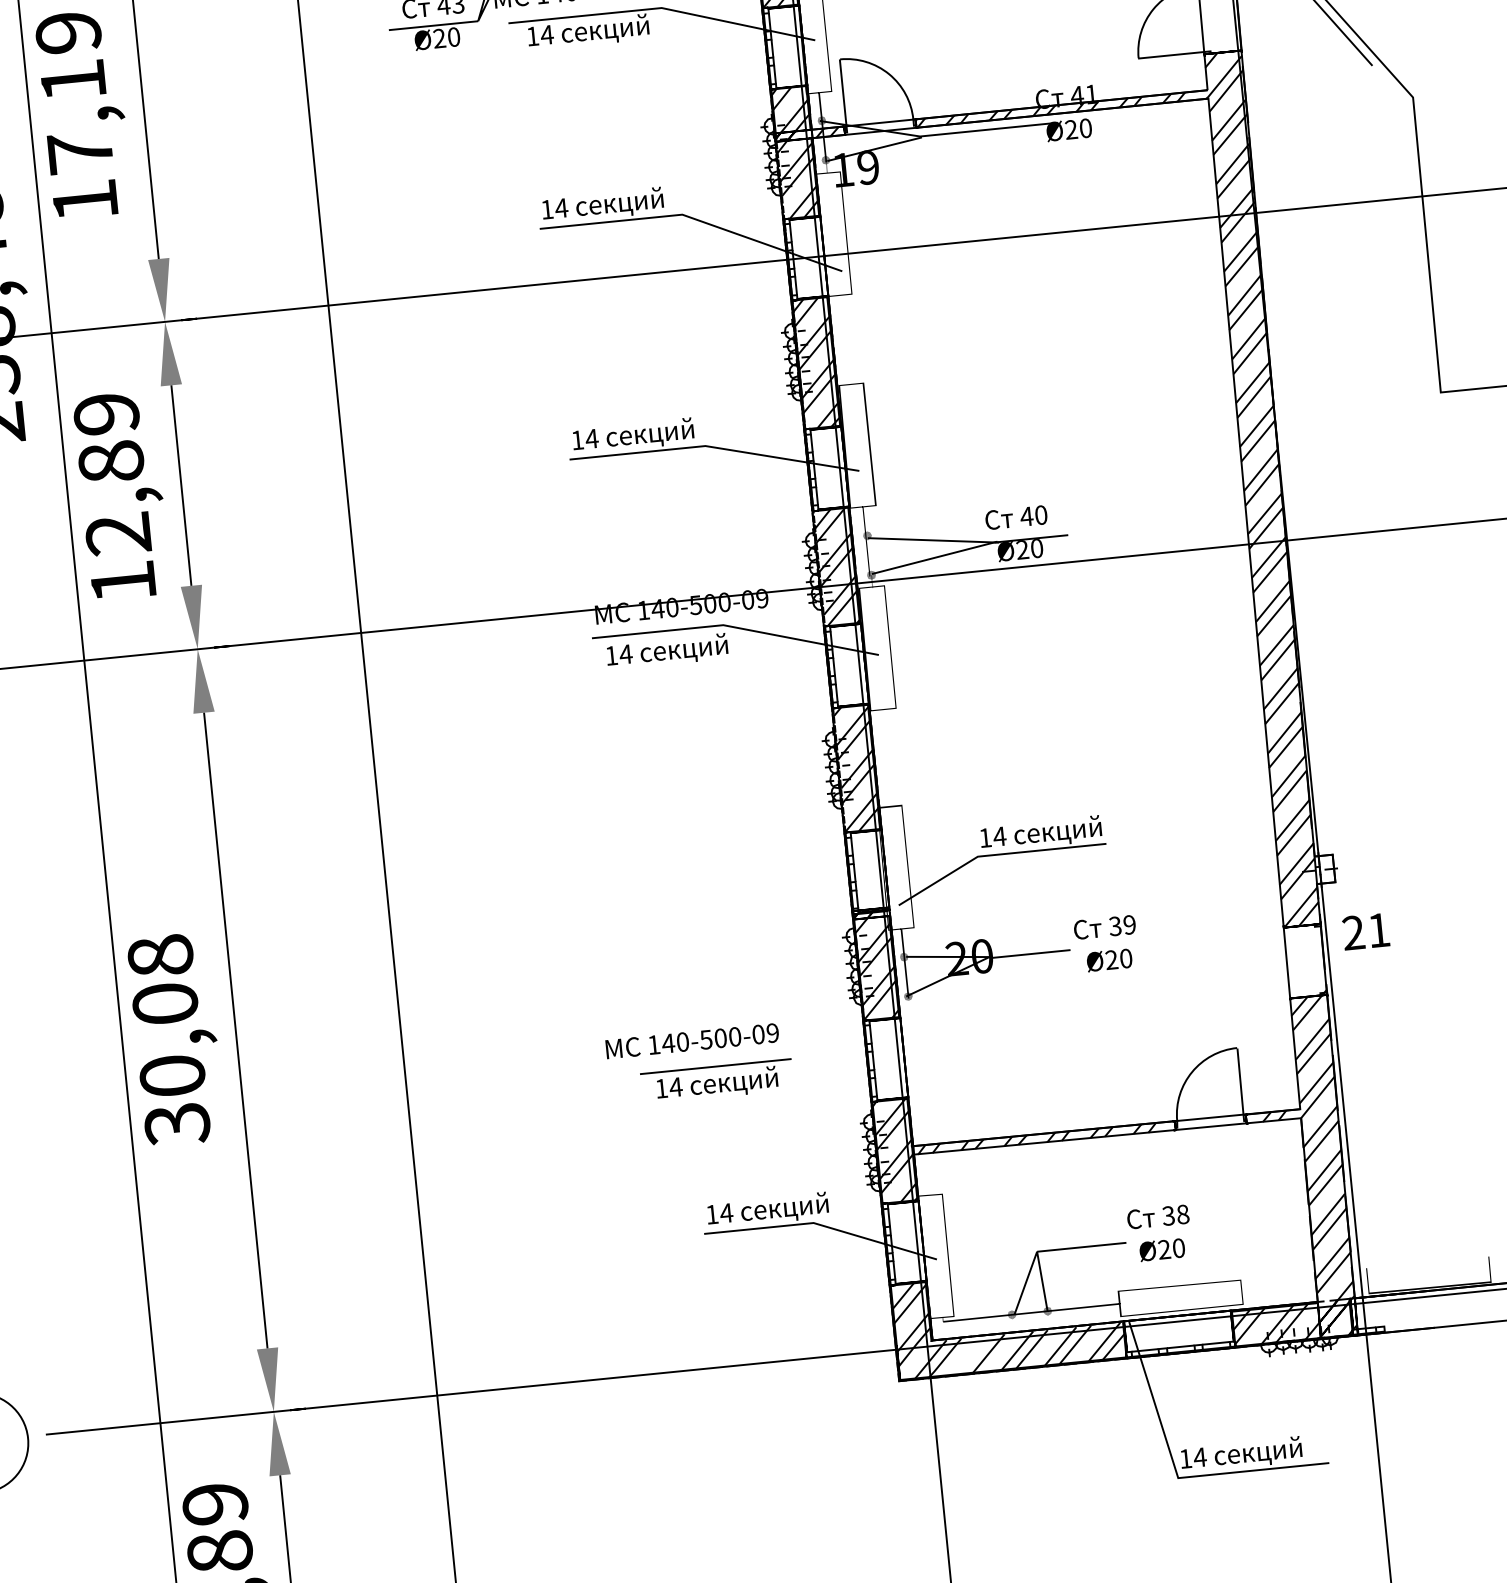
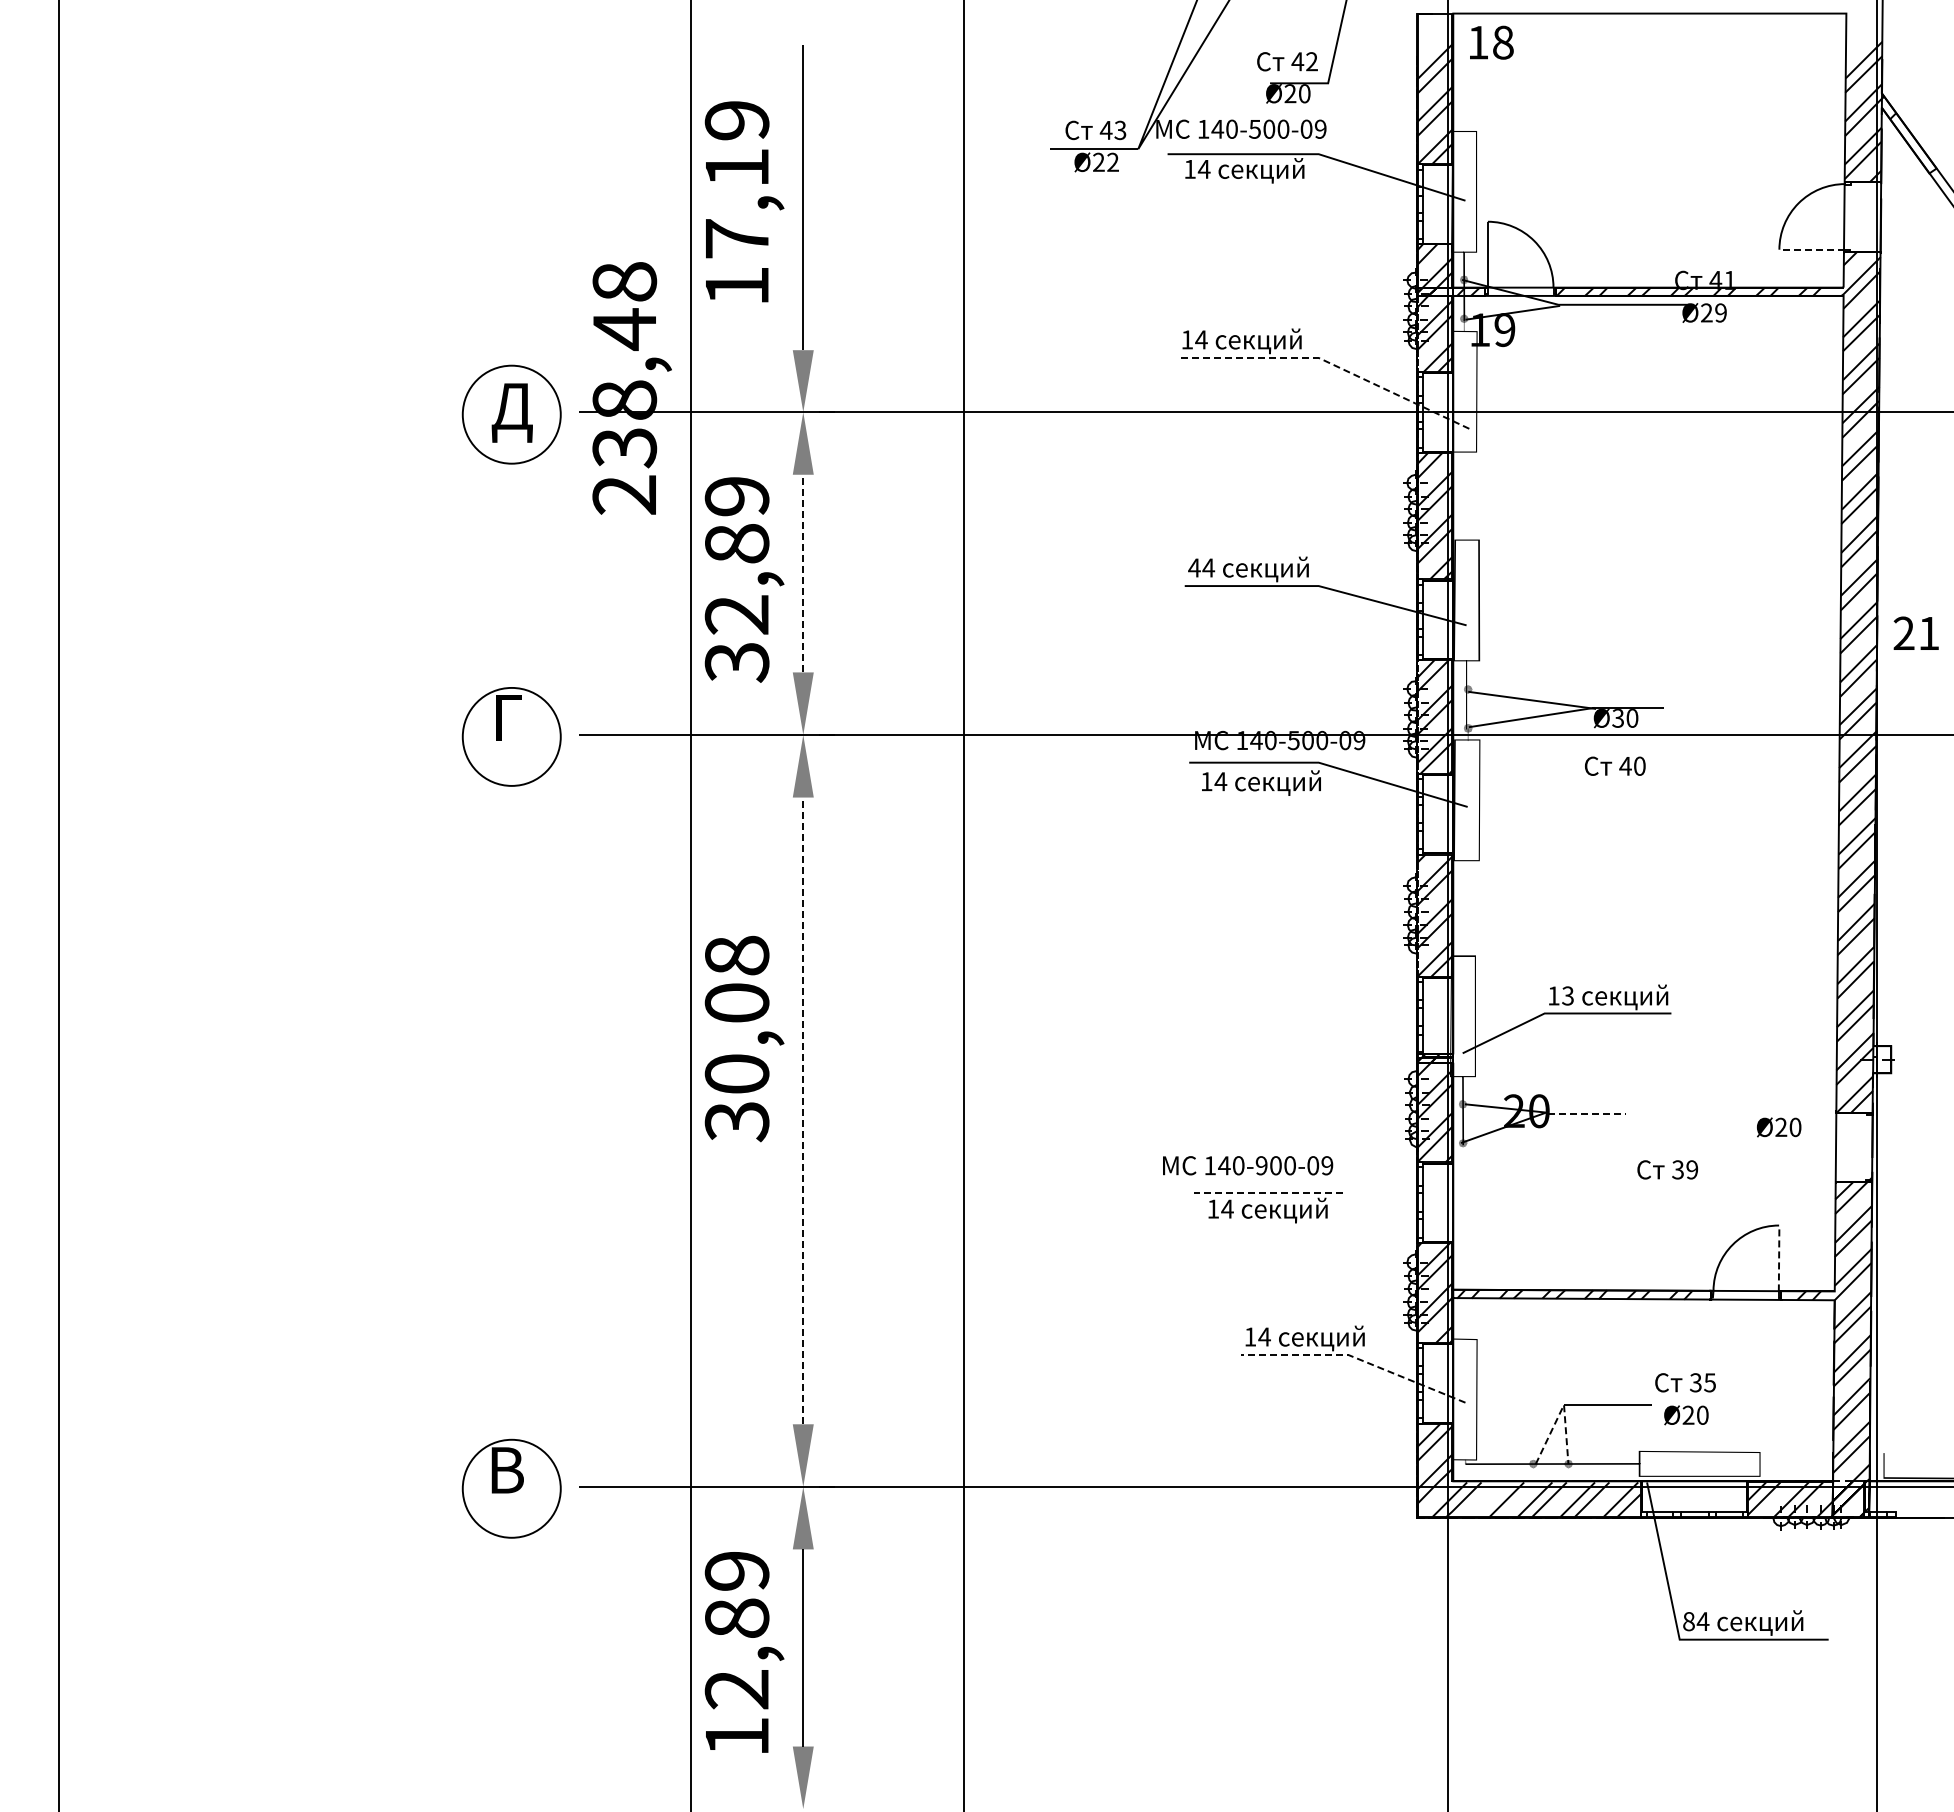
text: (453, 37) -> (1112, 162), Ø20 -> Ø22
line: (1171, 54) -> (1811, 249), solid -> dashed
text: (1085, 127) -> (1720, 312), Ø20 -> Ø29
line: (693, 219) -> (1329, 363), solid -> dashed
text: (577, 439) -> (1194, 567), 14 -> 44
line: (181, 485) -> (803, 573), solid -> dashed
text: (1016, 516) -> (1615, 765), moved
text: (1022, 550) -> (1618, 718), Ø20 -> Ø30
text: (122, 582) -> (736, 662), 12,89 -> 32,89
text: (999, 836) -> (1567, 995), 14 -> 13
text: (1104, 927) -> (1667, 1169), moved
text: (1365, 930) -> (1915, 632), moved
line: (1031, 953) -> (1587, 1113), solid -> dashed
text: (1109, 960) -> (1779, 1127), moved
line: (235, 1030) -> (803, 1110), solid -> dashed
text: (706, 1039) -> (1261, 1165), 140-500-09 -> 140-900-09
text: (176, 1040) -> (744, 1039), moved
line: (715, 1066) -> (1268, 1192), solid -> dashed
line: (1240, 1081) -> (1779, 1258), solid -> dashed
text: (1183, 1214) -> (1710, 1382), 38 -> 35
line: (821, 1225) -> (1356, 1358), solid -> dashed
line: (1036, 1253) -> (1563, 1406), solid -> dashed
text: (1185, 1458) -> (1688, 1621), 14 -> 84

